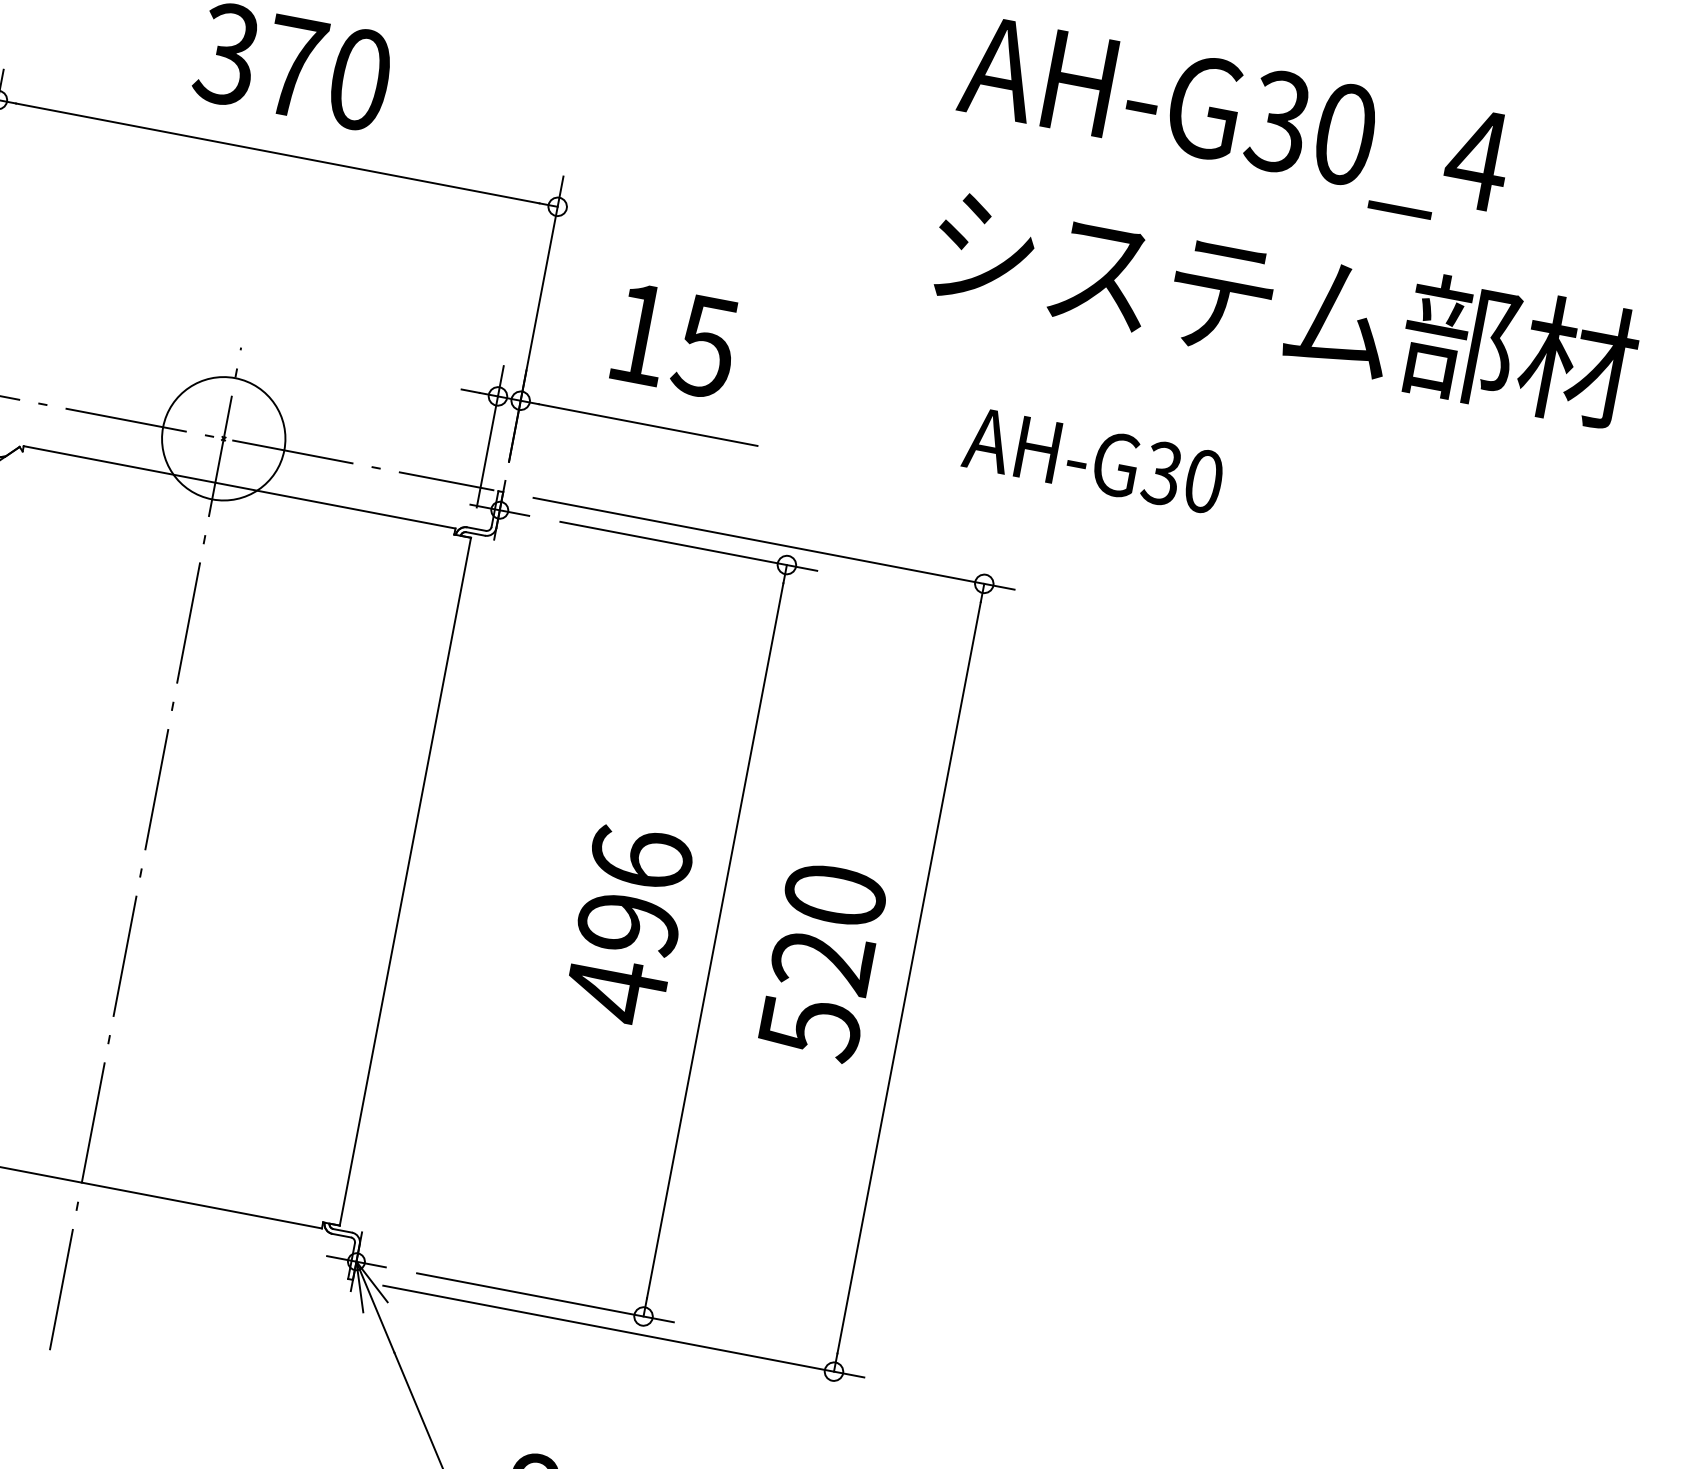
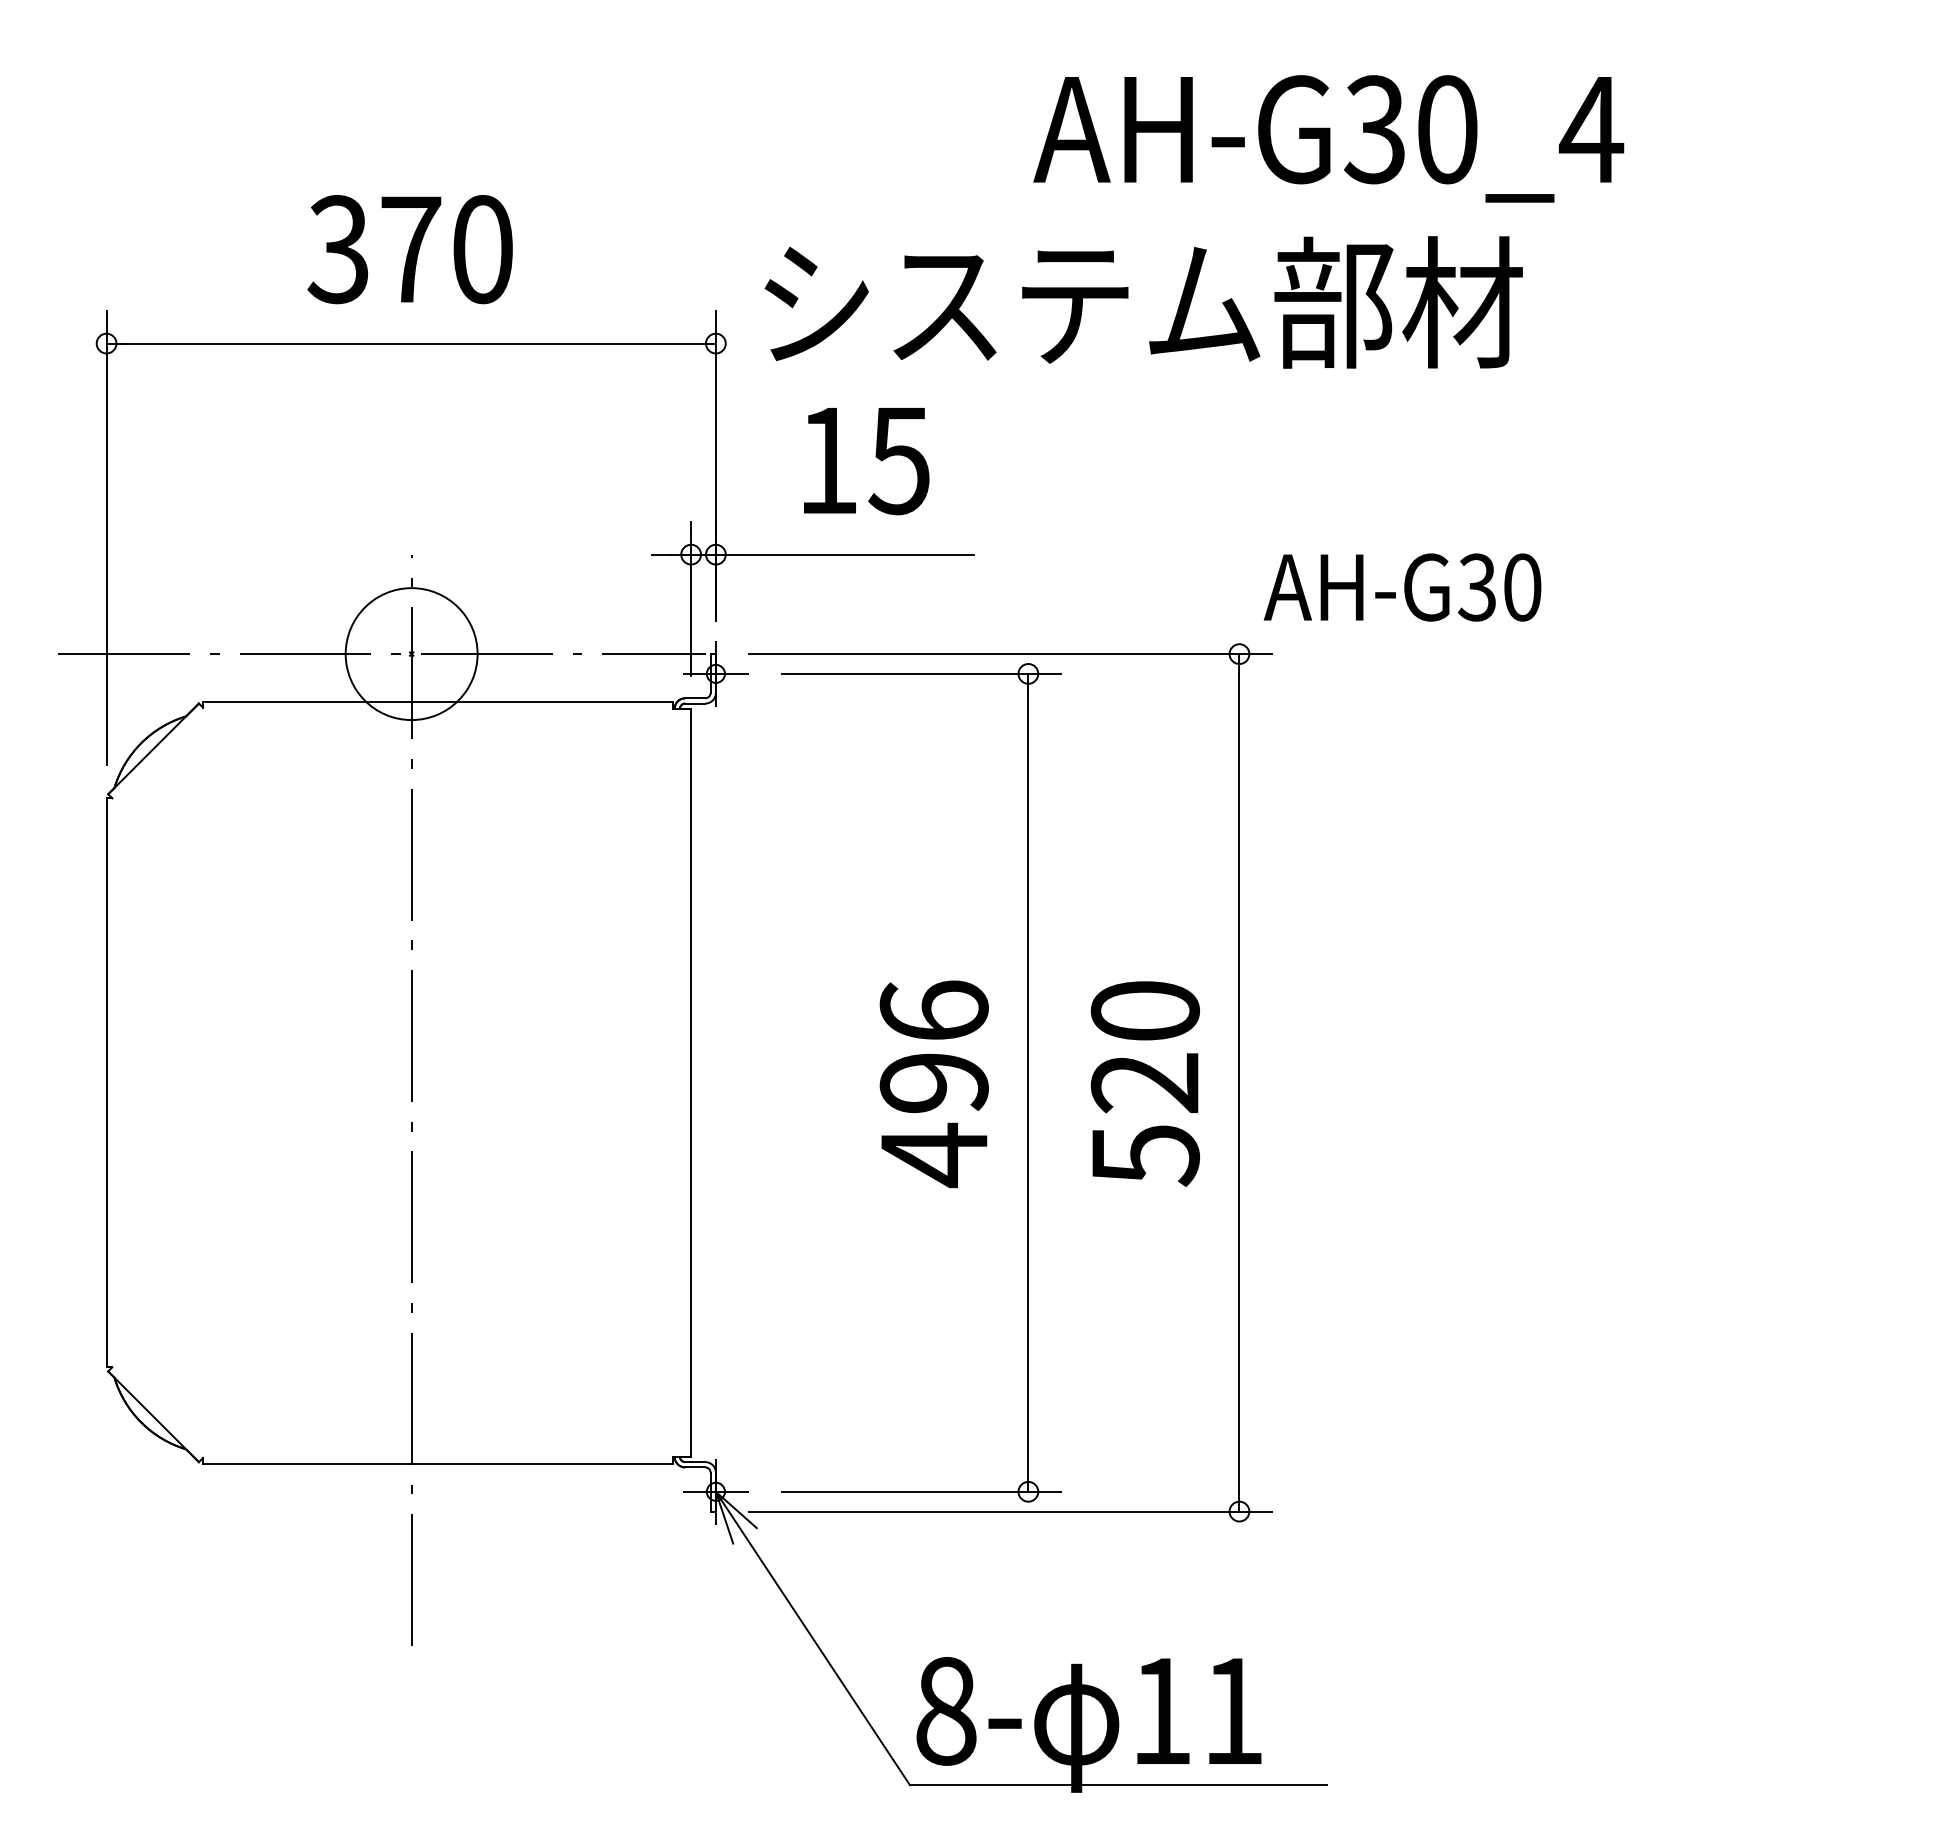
text: (1234, 121) -> (1328, 138), moved
text: (1284, 306) -> (1143, 302), moved
text: (1093, 460) -> (1402, 587), moved

